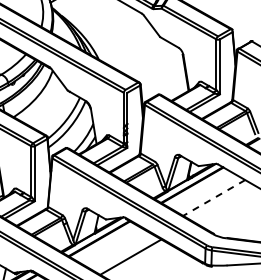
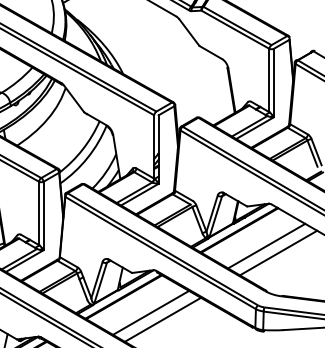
line: (214, 197) -> (267, 245), dashed -> solid
line: (223, 203) -> (278, 253), added
line: (120, 251) -> (150, 312), added

